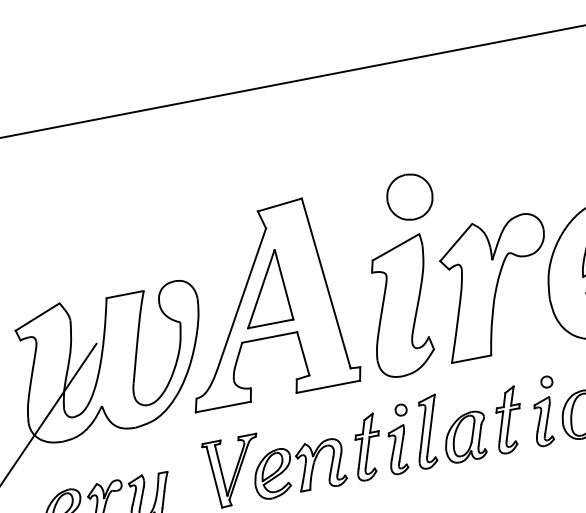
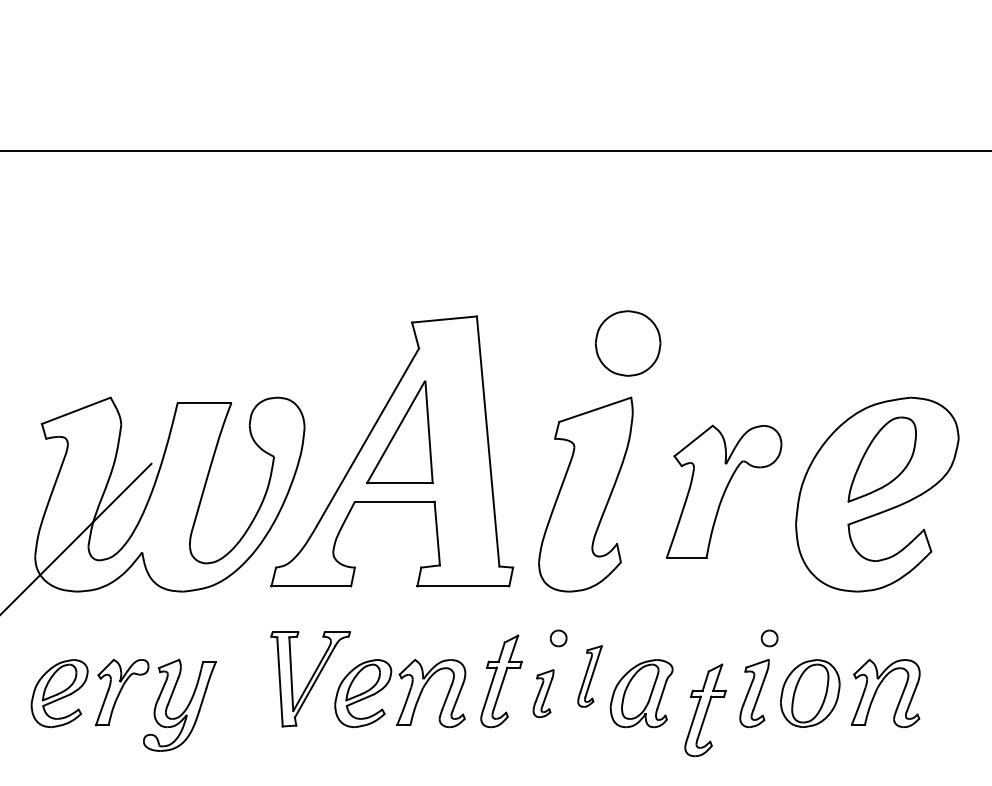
part: (495, 286) -> (723, 491), size x0.7
part: (508, 420) -> (705, 710), moved
part: (427, 432) -> (589, 676), size x0.6
part: (397, 450) -> (543, 693), size x0.7

